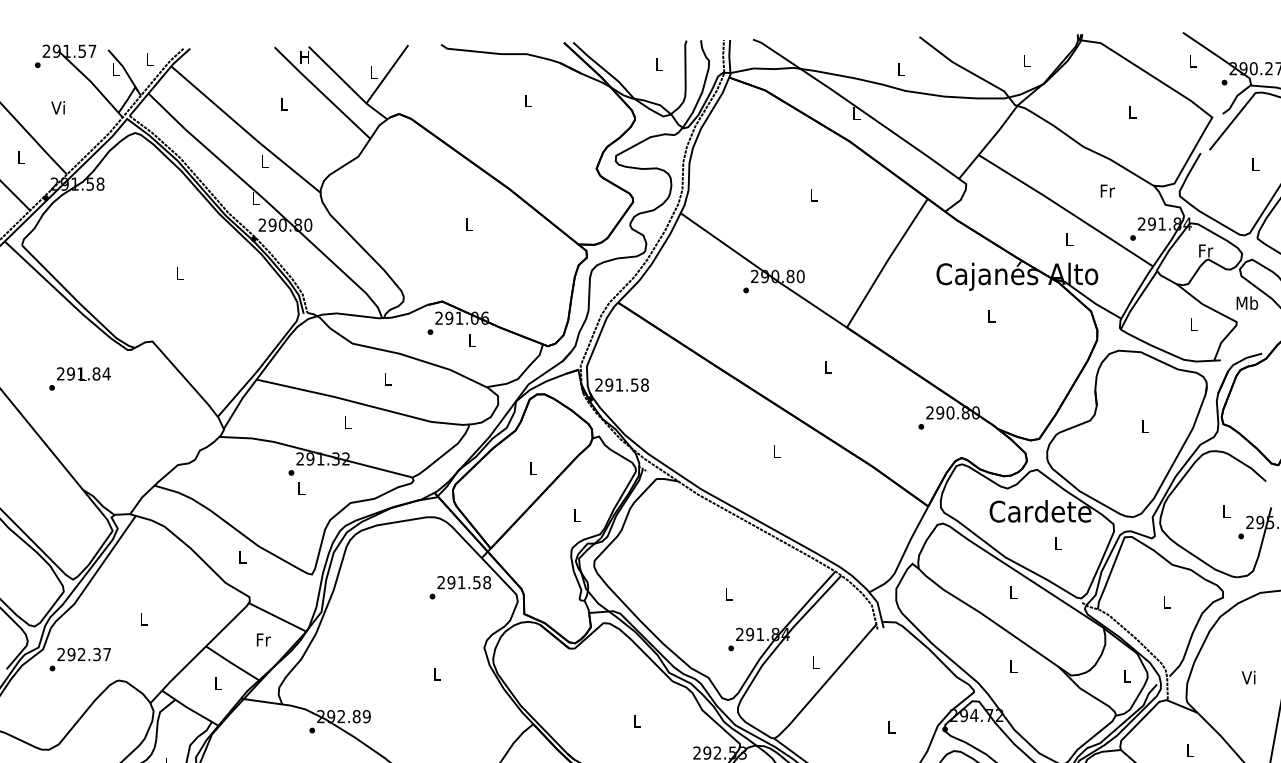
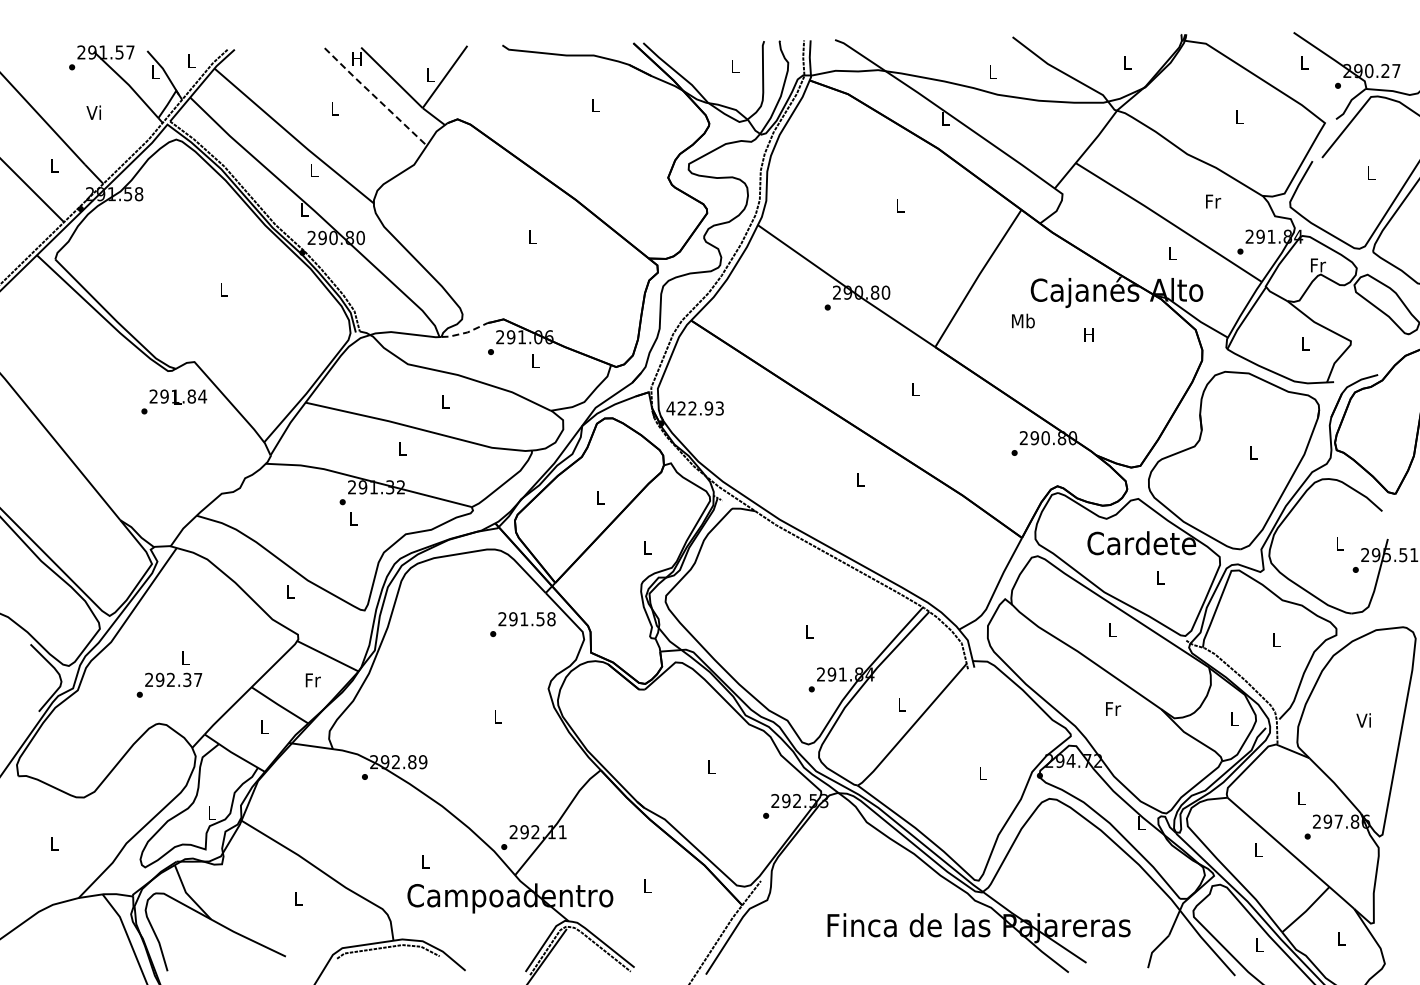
line: (321, 92) -> (374, 96), solid -> dashed
text: (1247, 302) -> (1023, 320), moved
line: (406, 313) -> (465, 332), solid -> dashed
text: (990, 315) -> (1088, 334), L -> H
text: (80, 378) -> (174, 401), moved
text: (622, 385) -> (695, 408), 291.58 -> 422.93
text: (80, 658) -> (169, 684), moved
text: (1014, 666) -> (1113, 708), L -> Fr

